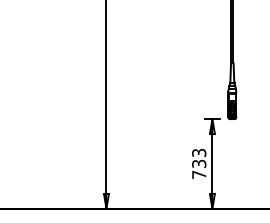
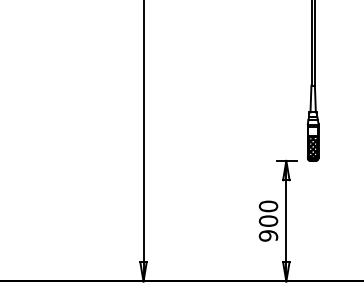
text: (199, 163) -> (268, 220), 733 -> 900

